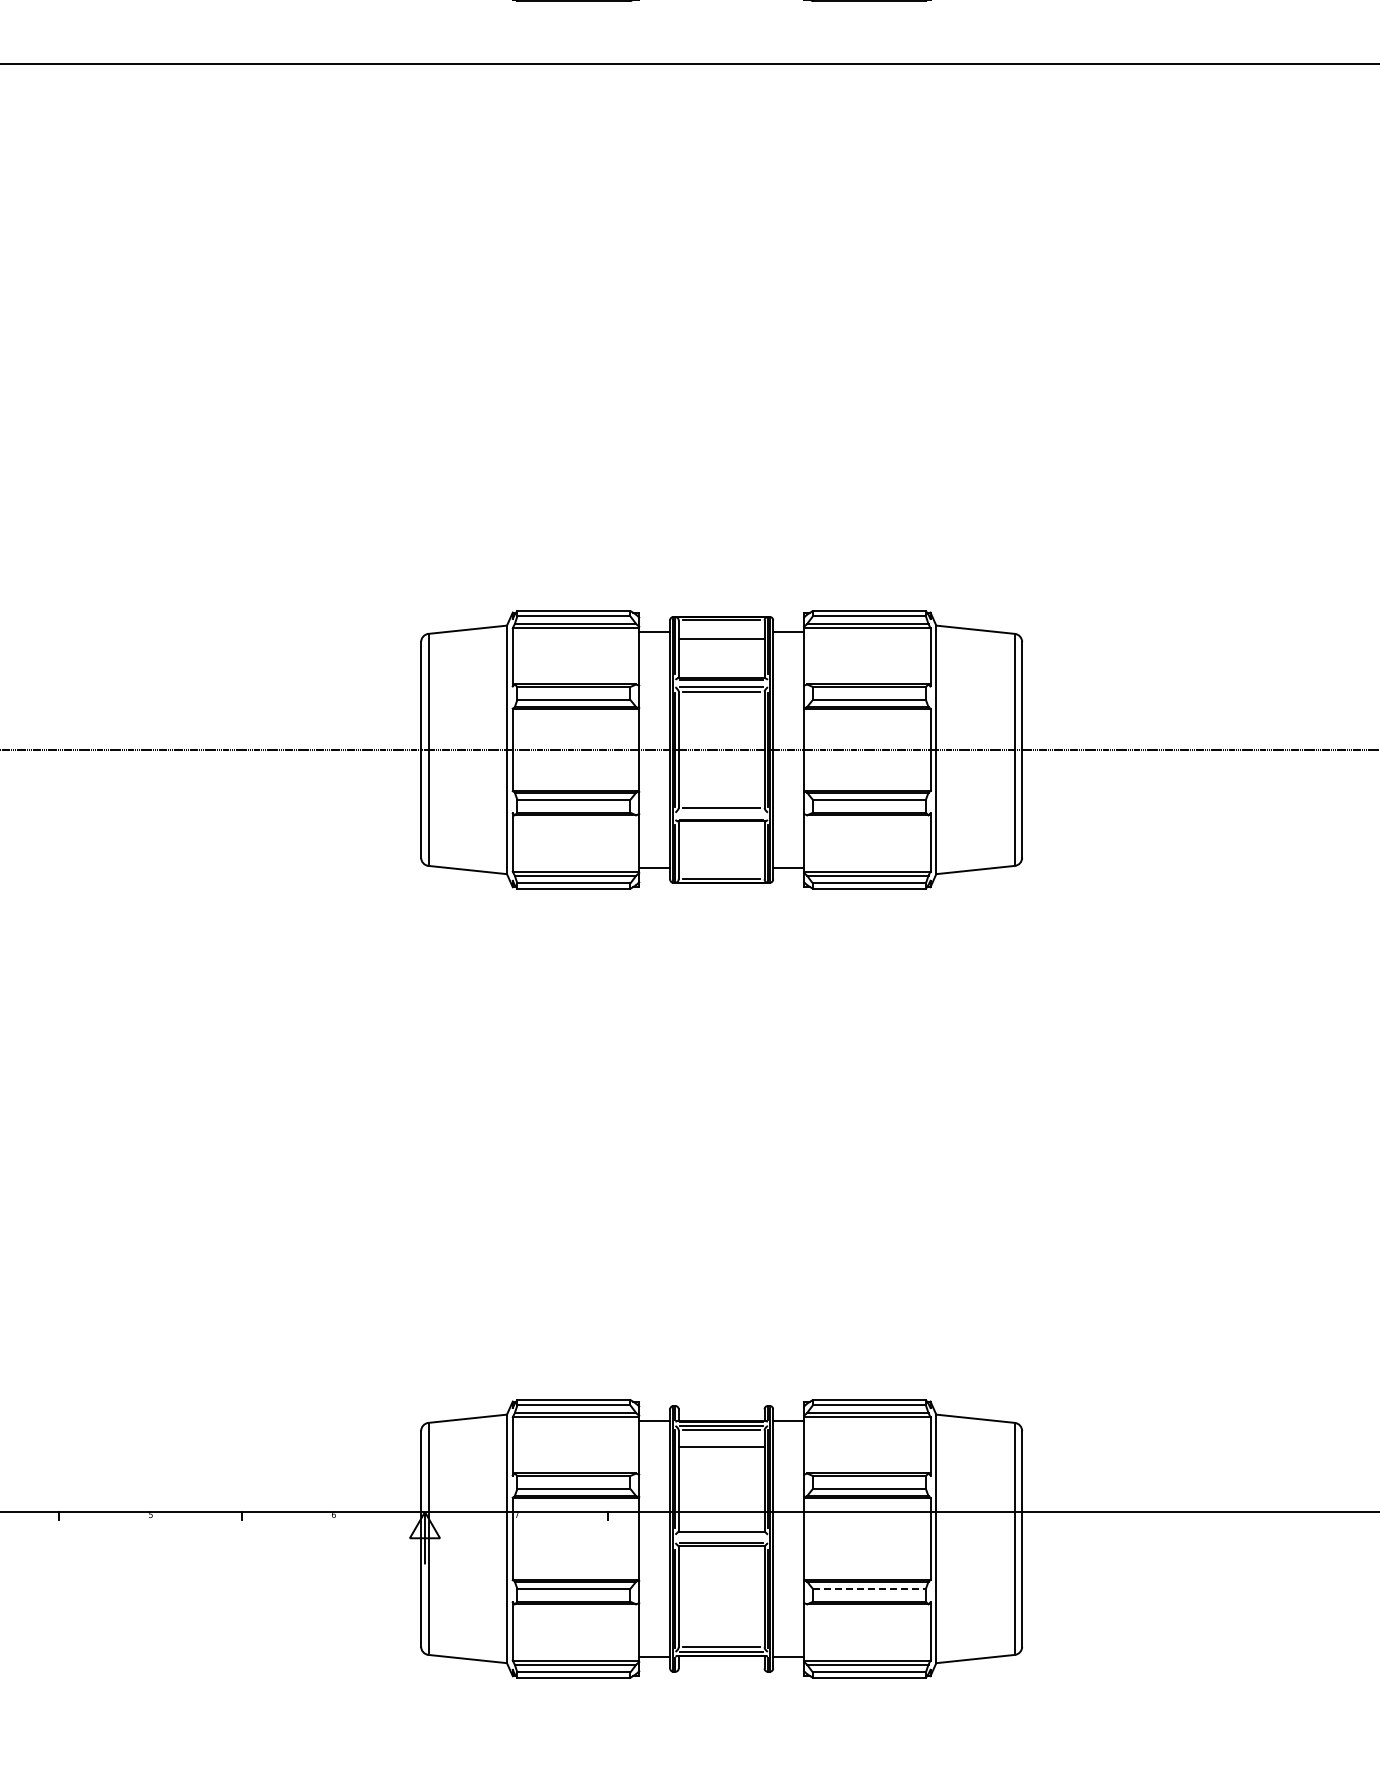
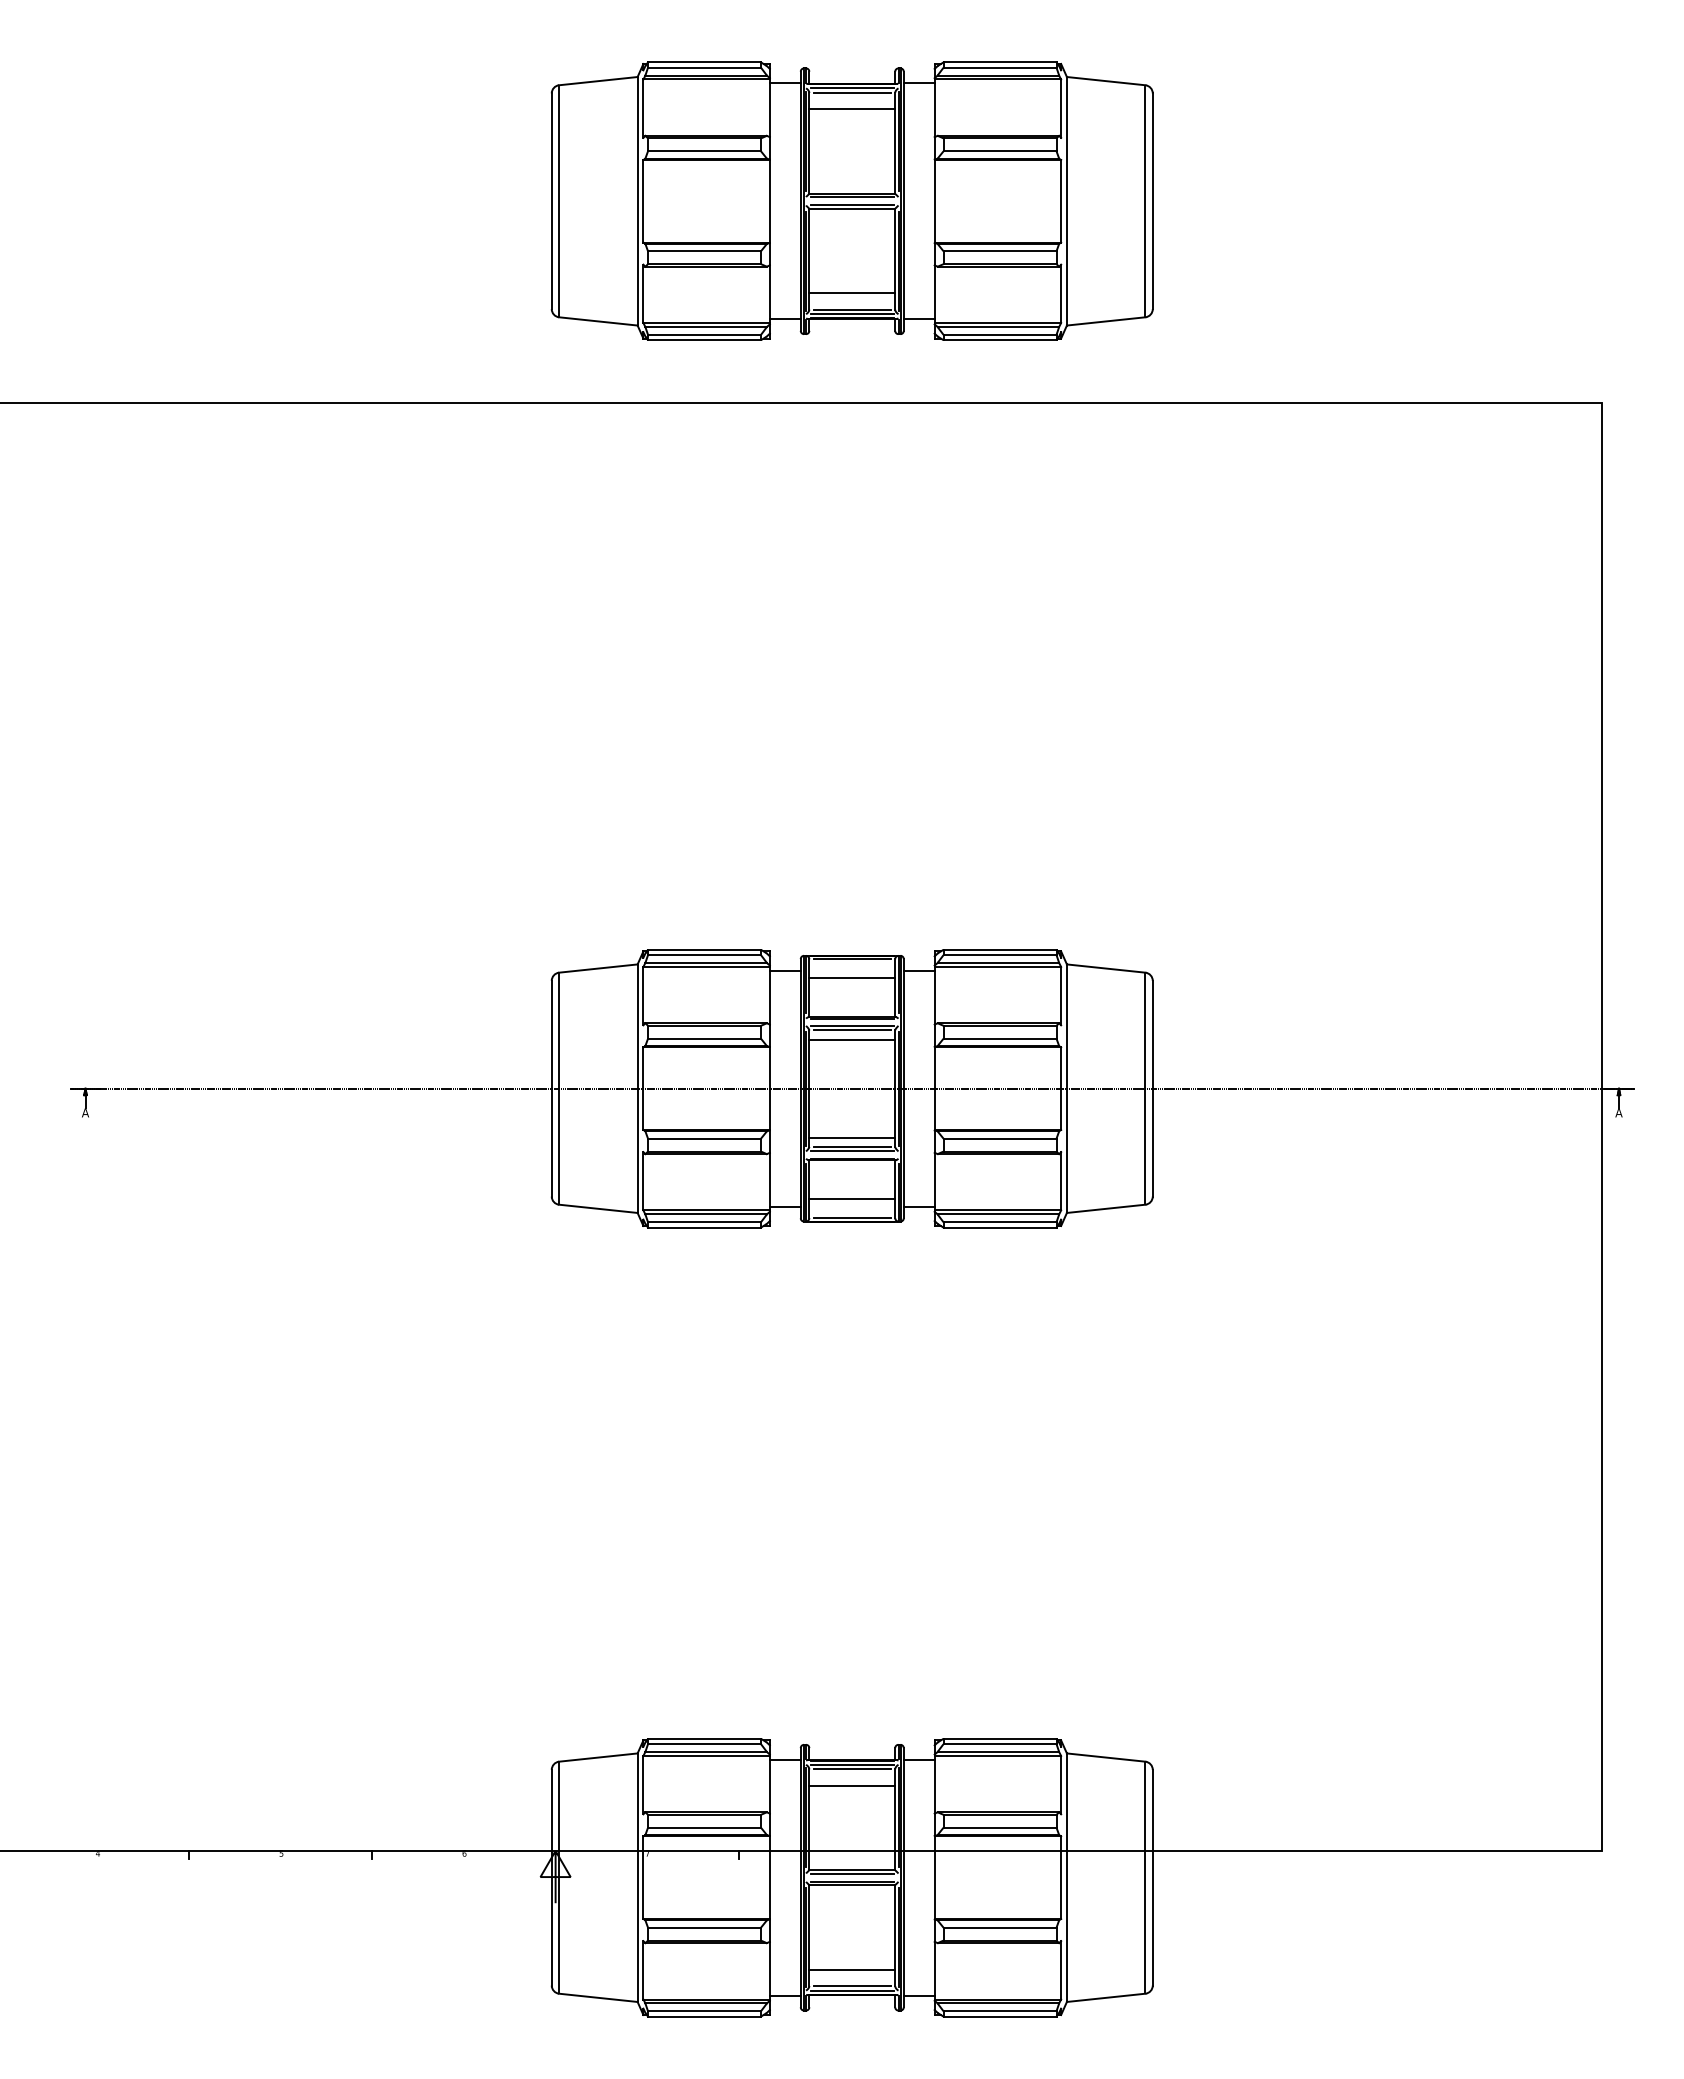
line: (721, 700) -> (852, 1039), added
line: (721, 798) -> (852, 1137), added
line: (720, 812) -> (851, 1151), added
line: (721, 860) -> (852, 1199), added
line: (720, 1534) -> (851, 1873), added
line: (869, 1588) -> (1000, 1927), dashed -> solid
line: (721, 1630) -> (852, 1969), added

